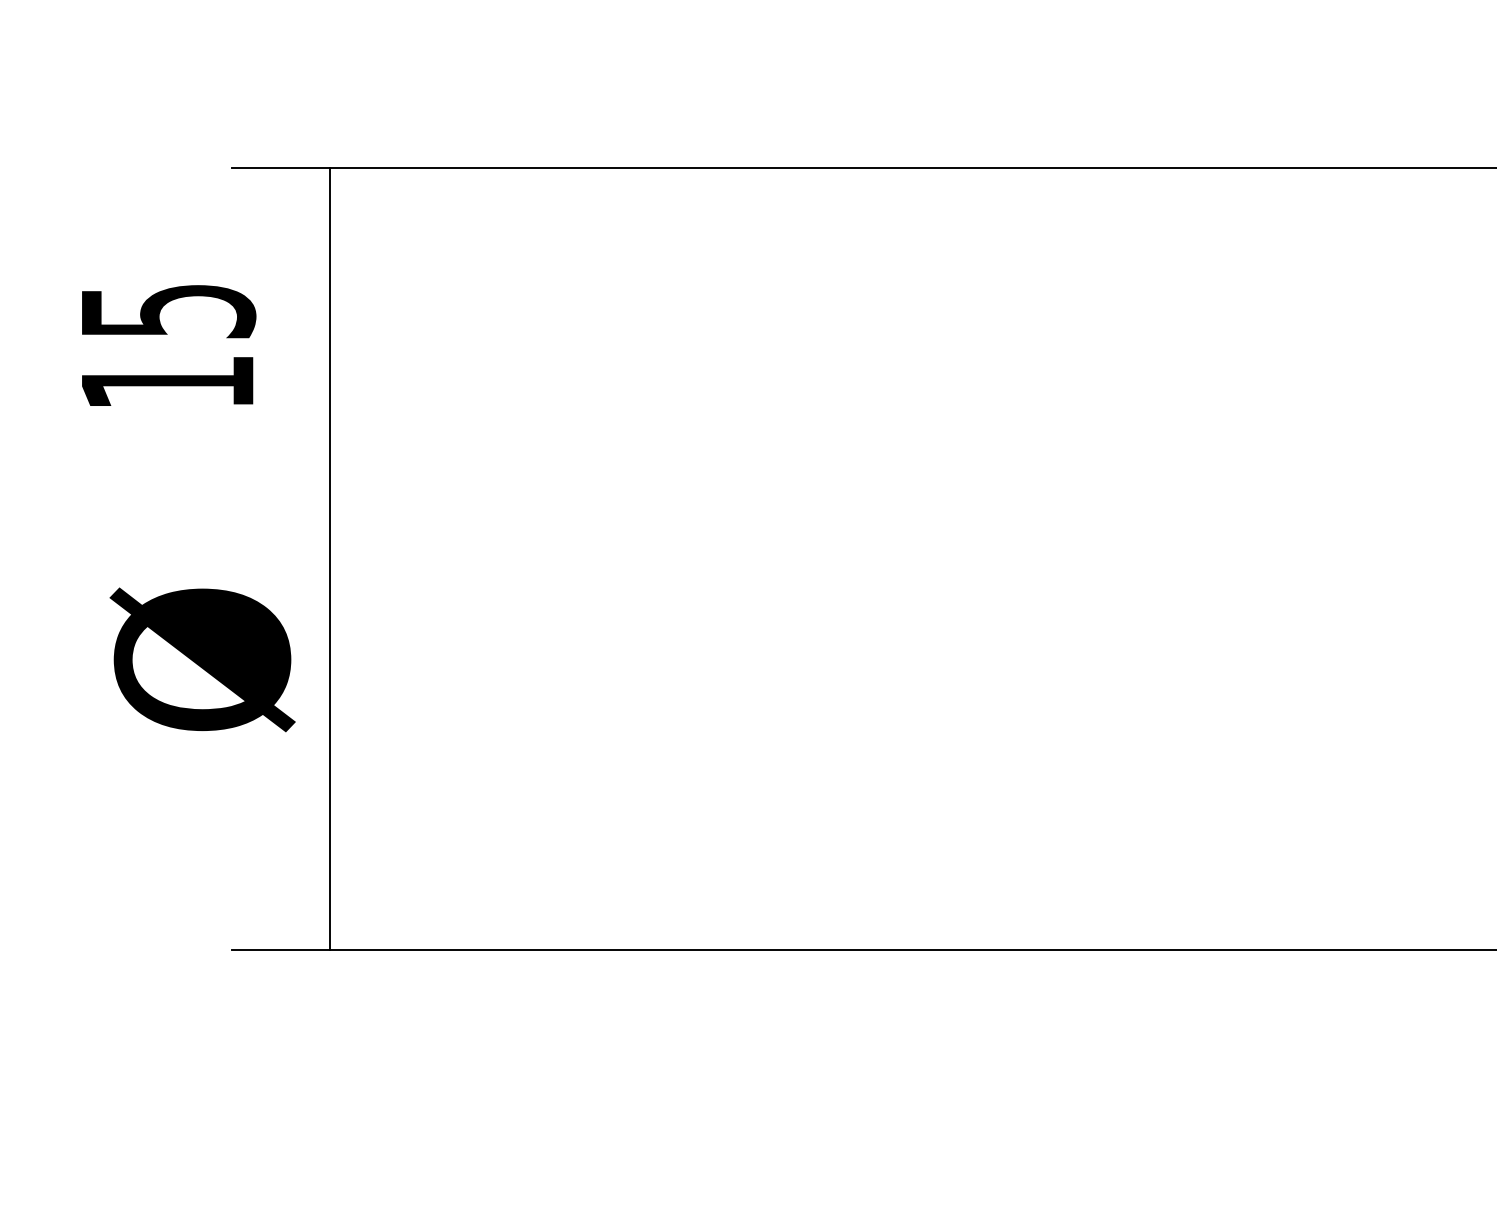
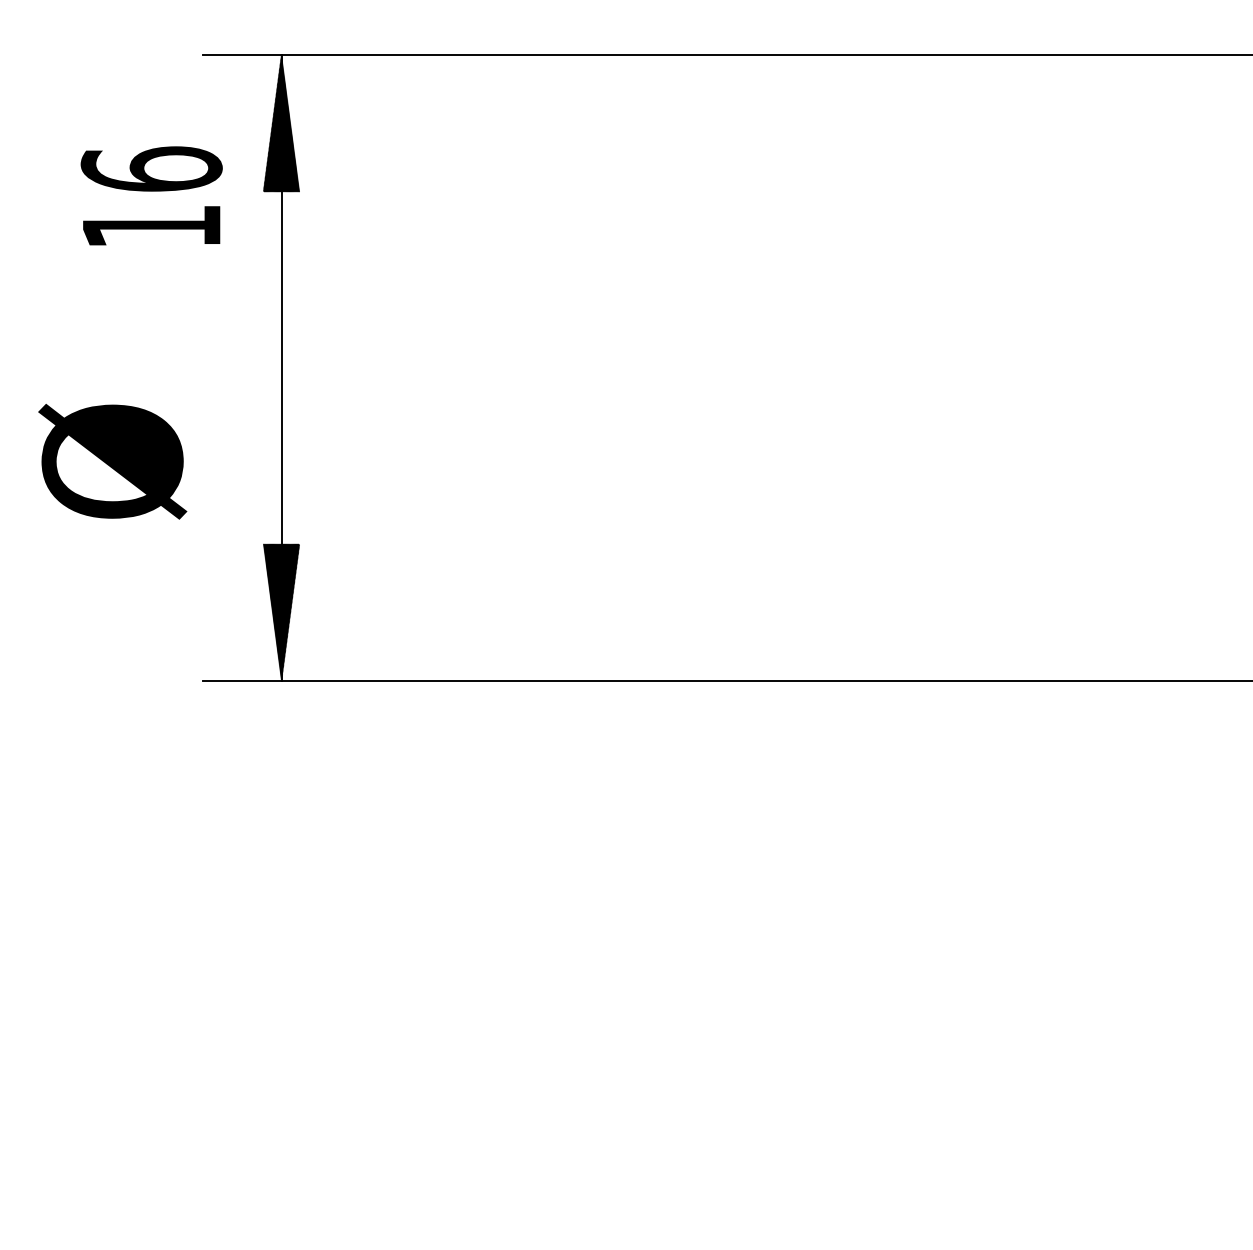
hatch: (329, 252) -> (281, 122), added
text: (167, 310) -> (151, 168), 15 -> 16
text: (202, 659) -> (112, 461), moved
hatch: (329, 864) -> (281, 612), added

